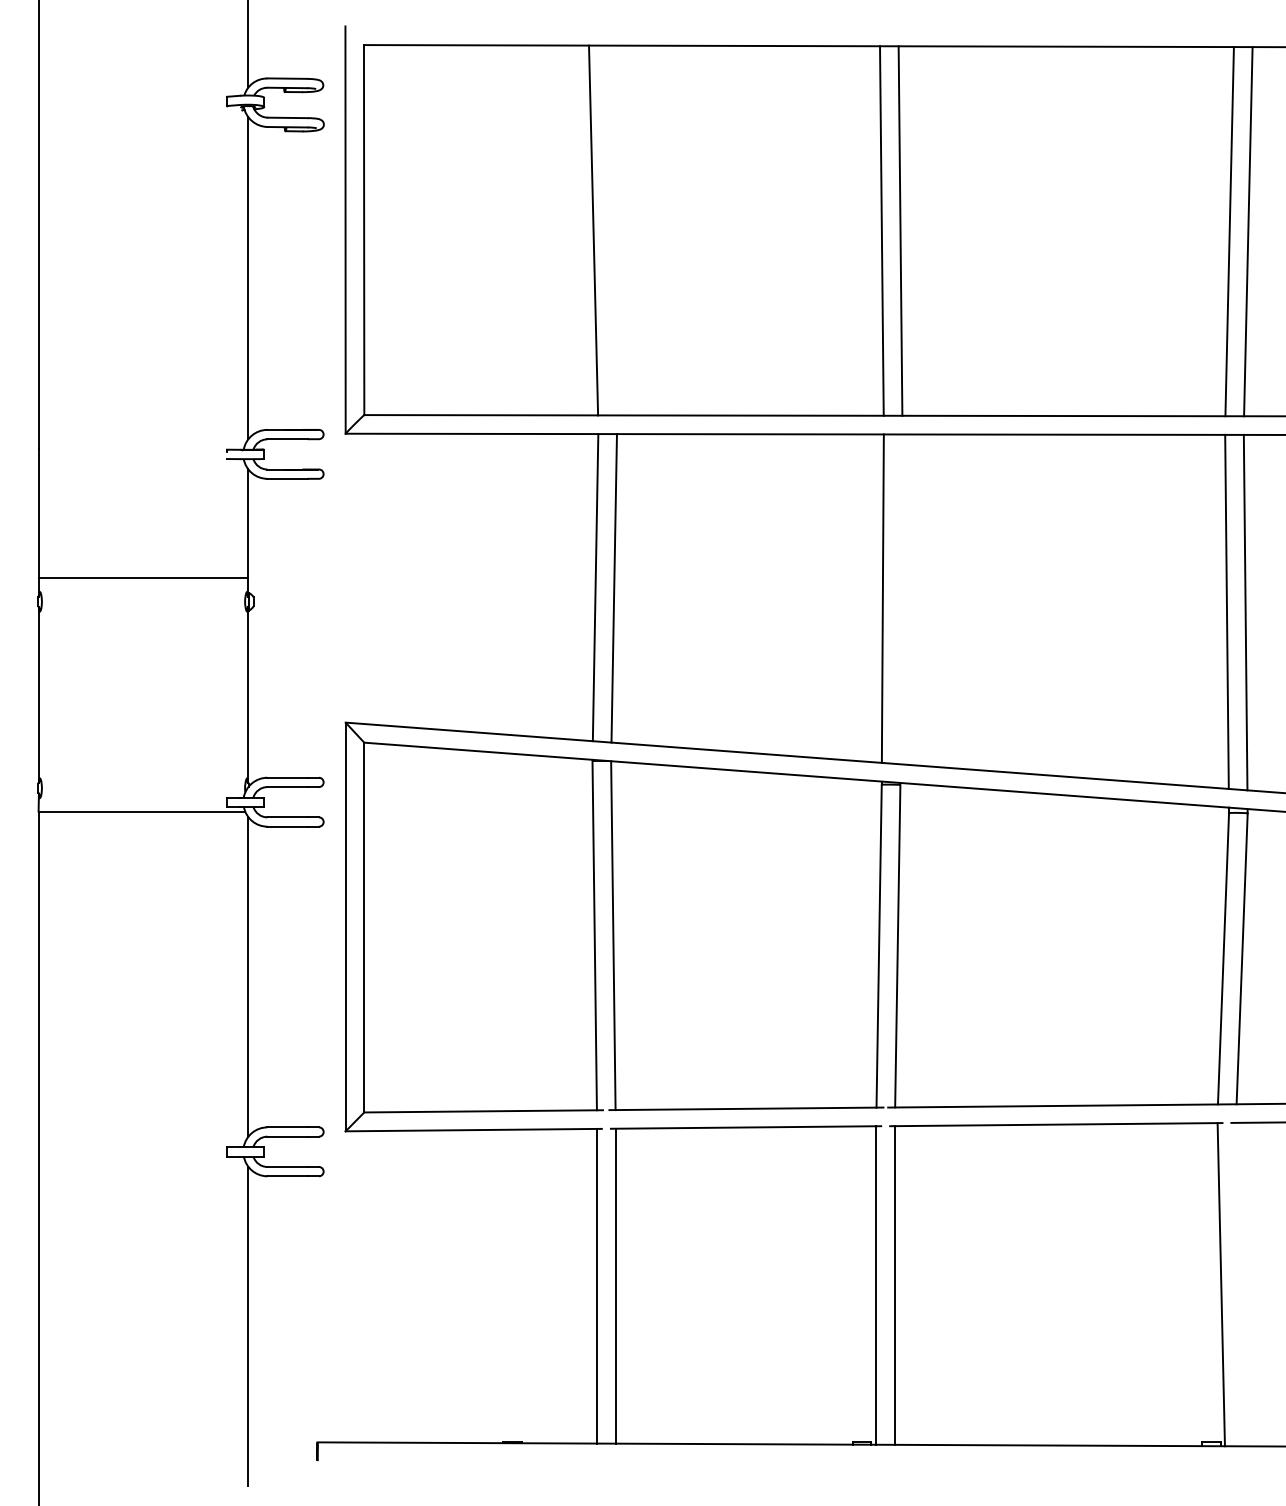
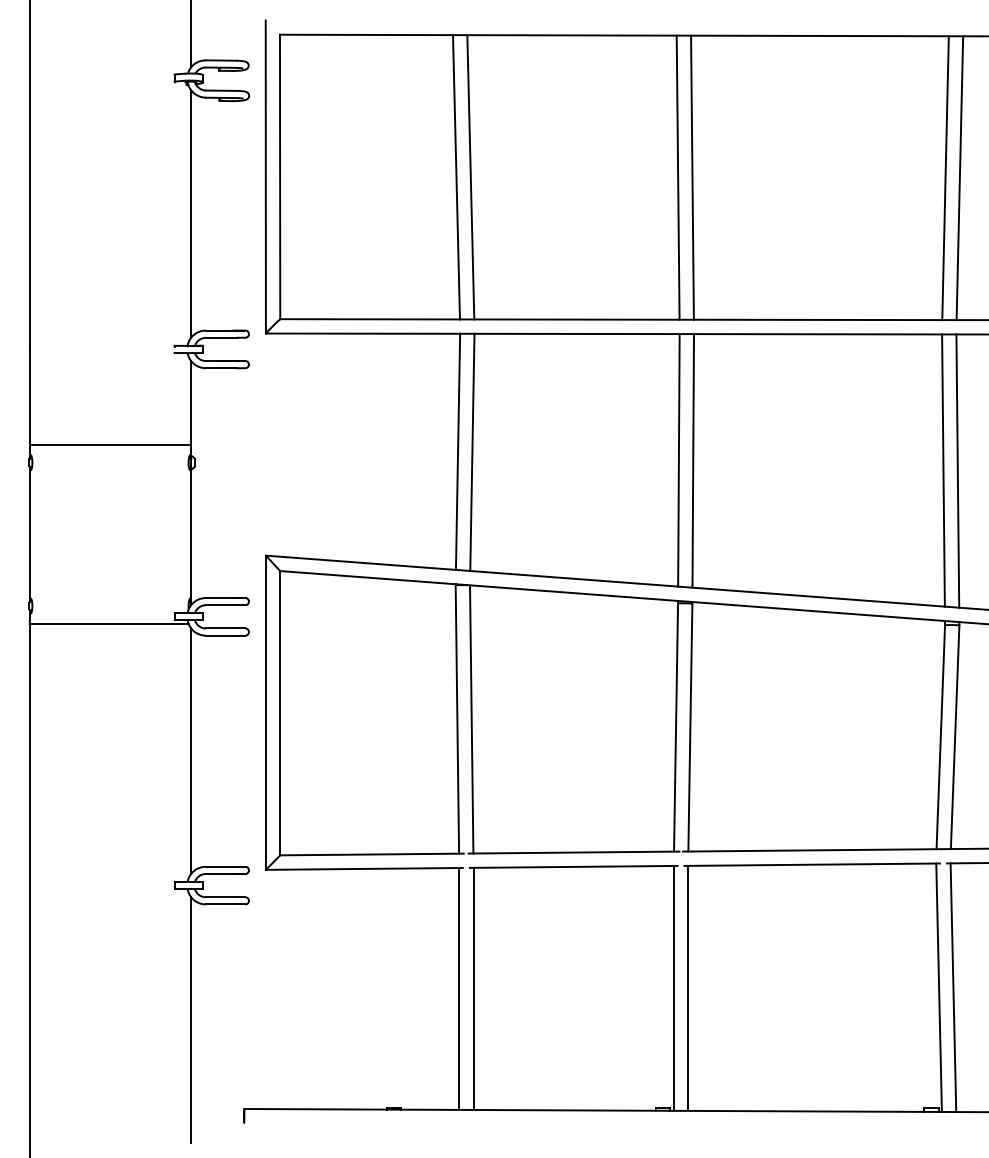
line: (611, 230) -> (470, 177), added
line: (901, 598) -> (693, 460), added
line: (1240, 1284) -> (953, 987), added

